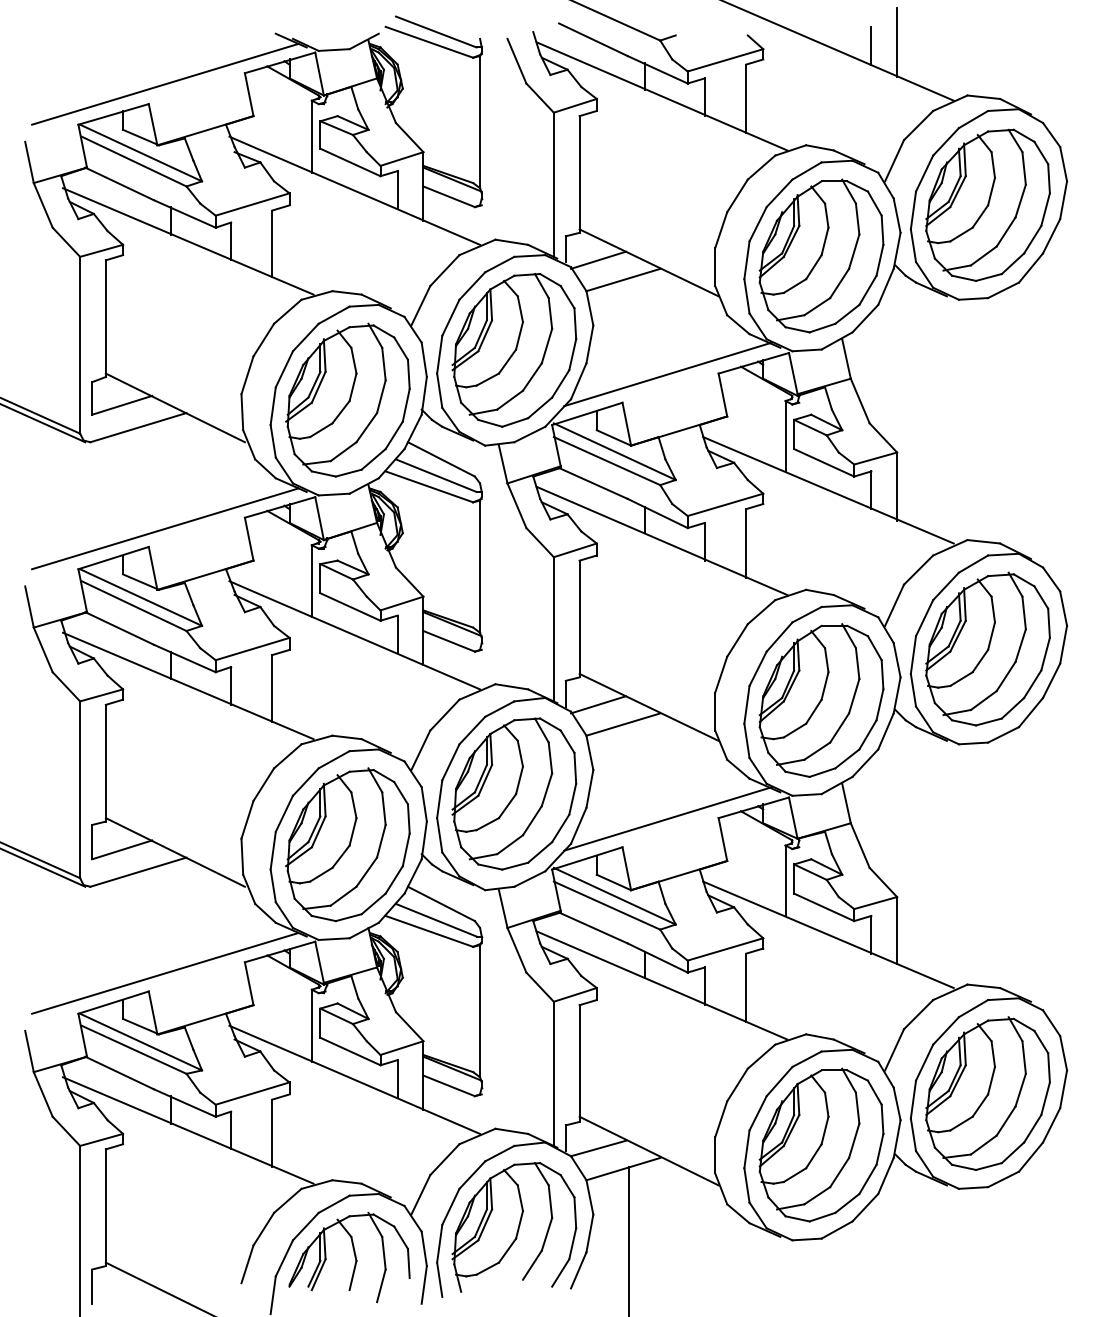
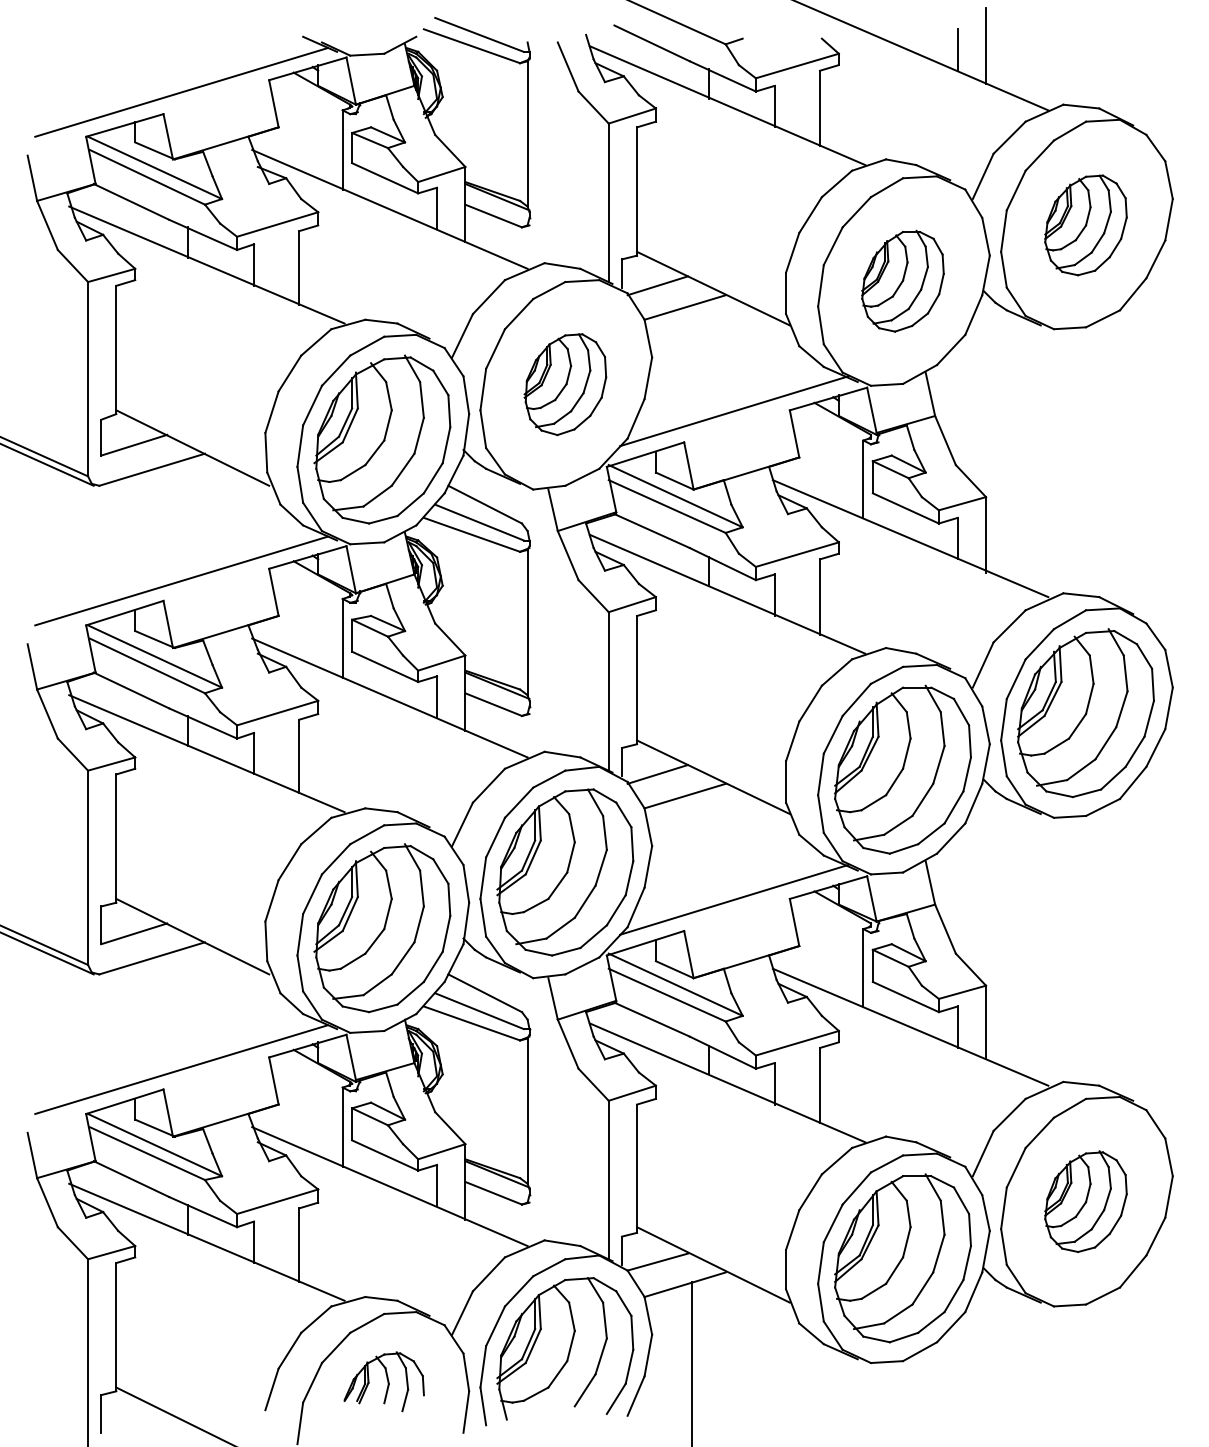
part: (987, 205) -> (1085, 225), size x0.6
part: (821, 256) -> (902, 281), size x0.6
part: (514, 350) -> (565, 384), size x0.6
part: (987, 1093) -> (1085, 1201), size x0.6
part: (349, 1257) -> (384, 1381), size x0.6

